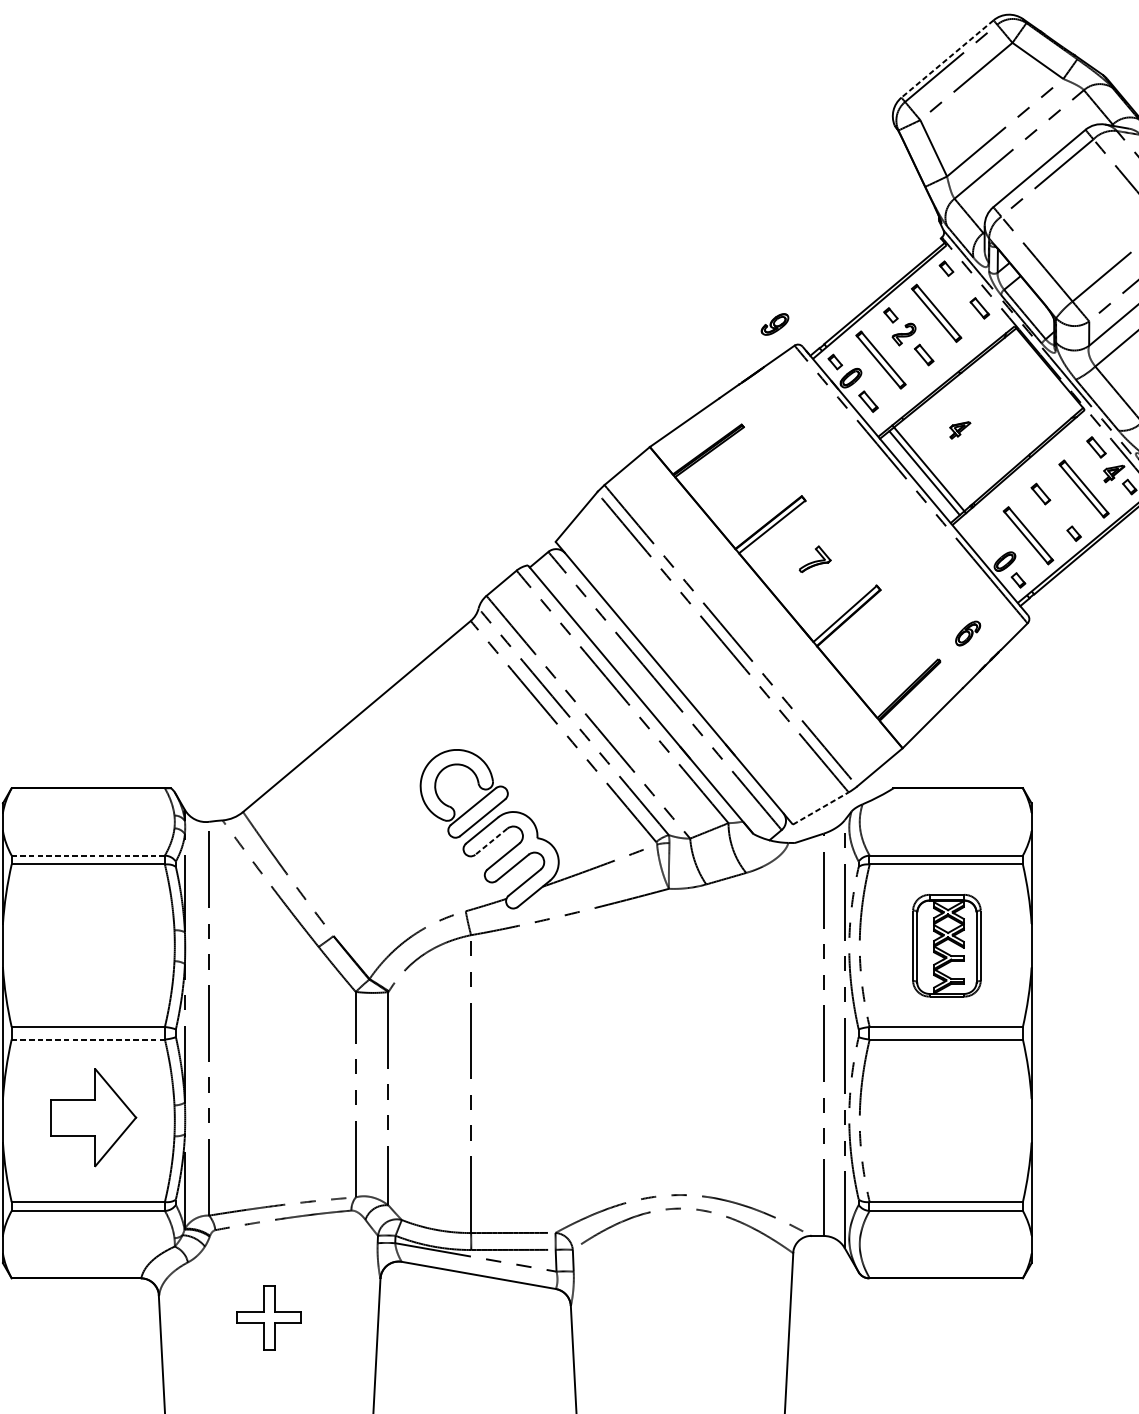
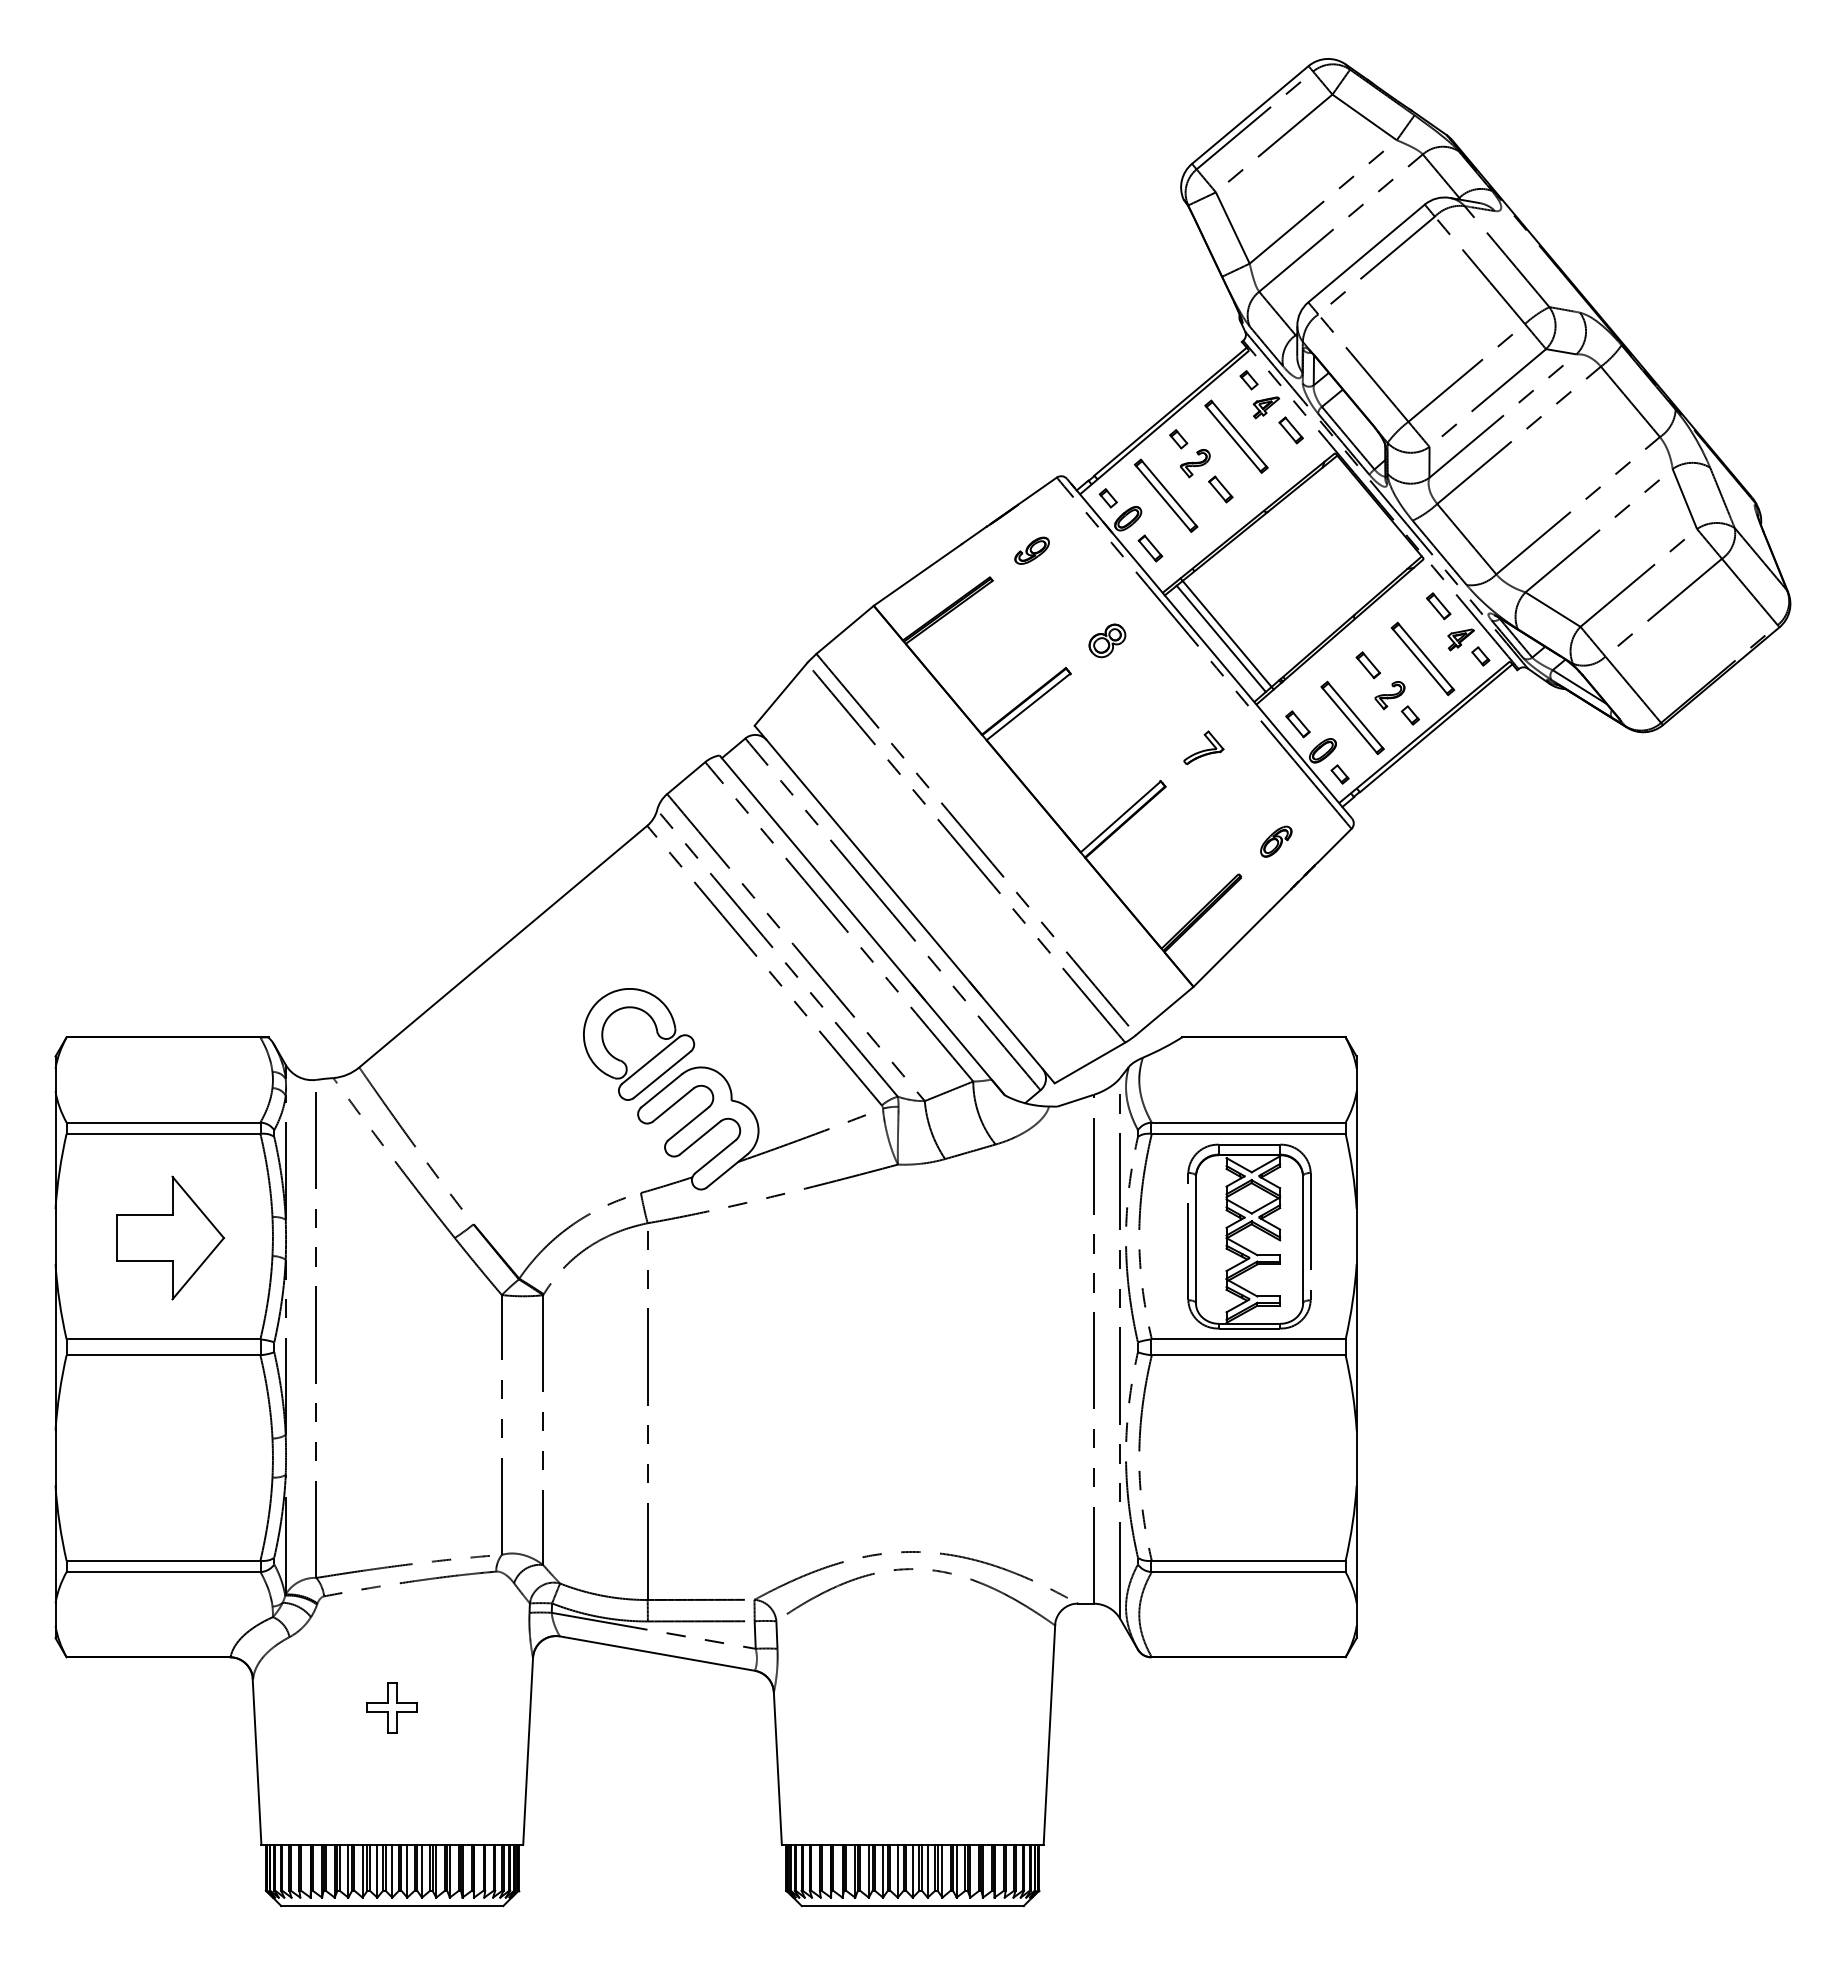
line: (946, 59) -> (1249, 115), dashed -> solid
part: (774, 324) -> (1031, 550), moved
part: (960, 430) -> (1266, 407), moved
part: (834, 474) -> (1107, 640), added
part: (1057, 517) -> (1389, 695), added
part: (984, 540) -> (1297, 724), added
part: (814, 559) -> (1203, 747), moved
line: (821, 808) -> (1090, 1063), dashed -> solid
line: (490, 842) -> (672, 1105), dashed -> solid
line: (88, 855) -> (163, 1122), dashed -> solid
part: (946, 945) -> (1249, 1236), size x1.43
line: (88, 1039) -> (163, 1355), dashed -> solid
part: (93, 1117) -> (170, 1237), moved
part: (268, 1318) -> (391, 1707), size x0.62

